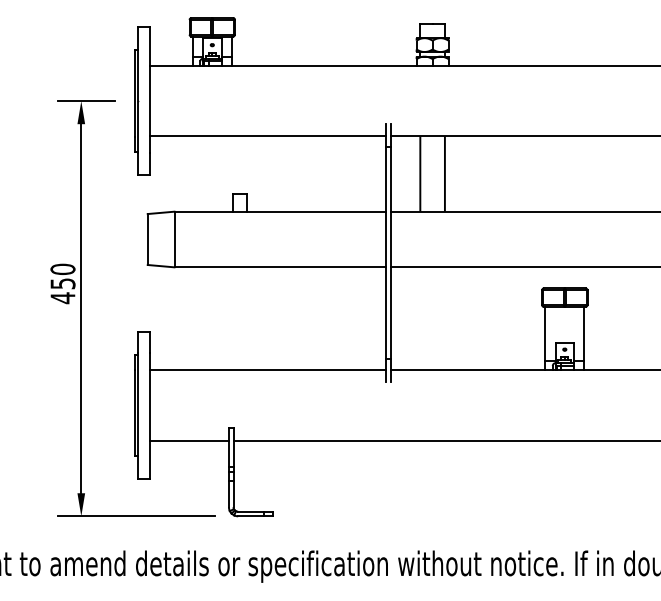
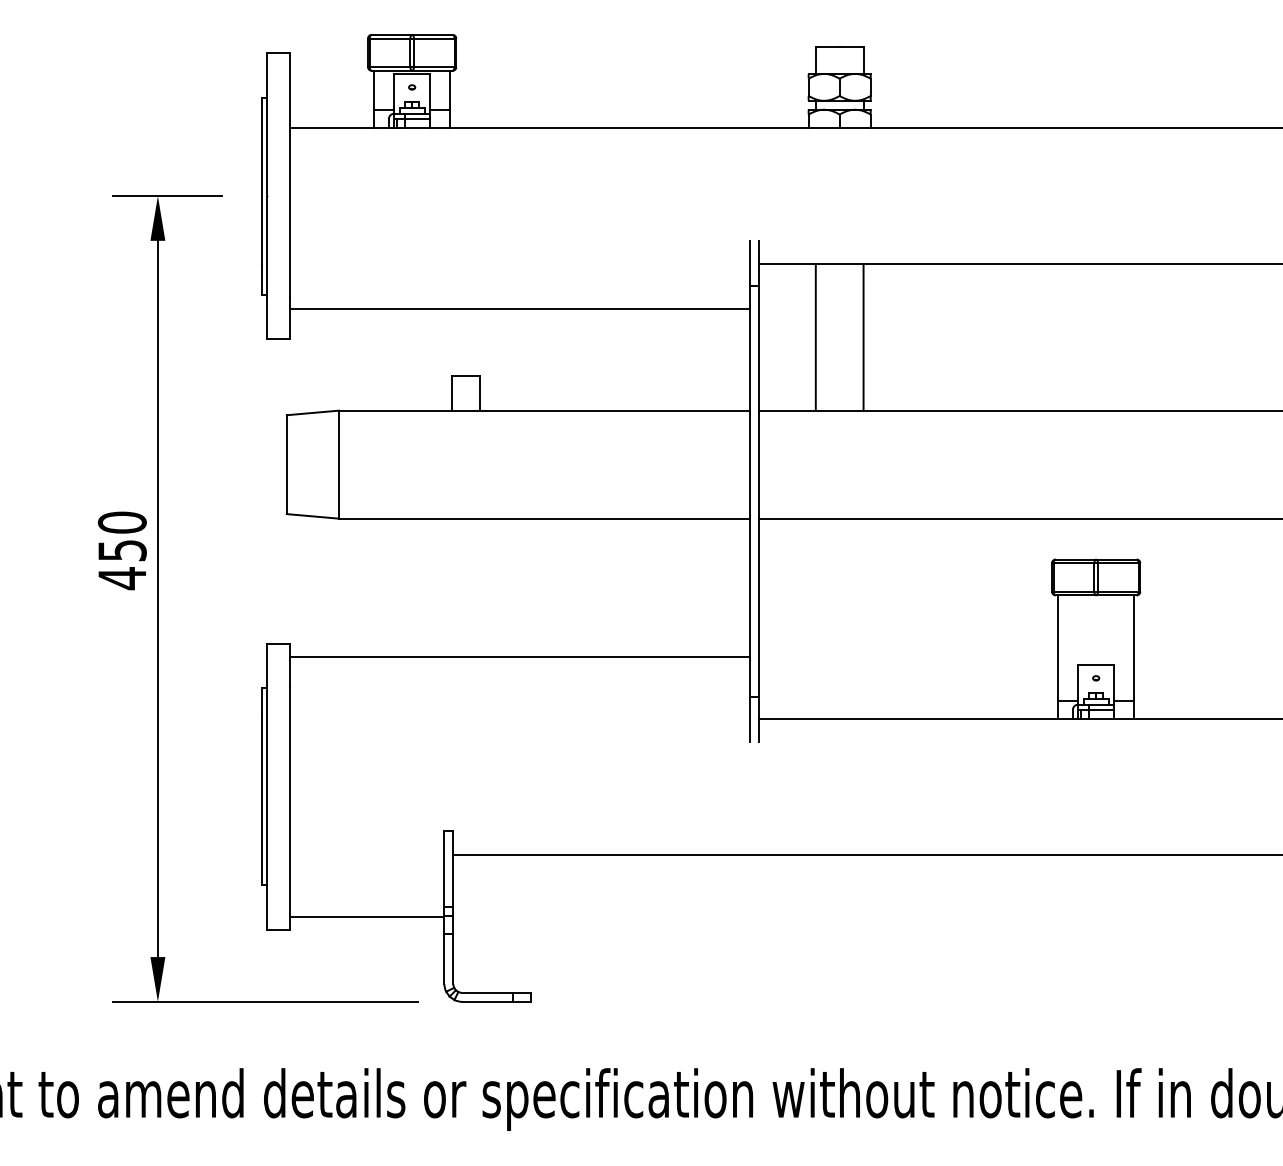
line: (267, 136) -> (519, 309), moved
line: (267, 370) -> (519, 656), moved
line: (188, 440) -> (365, 916), moved

